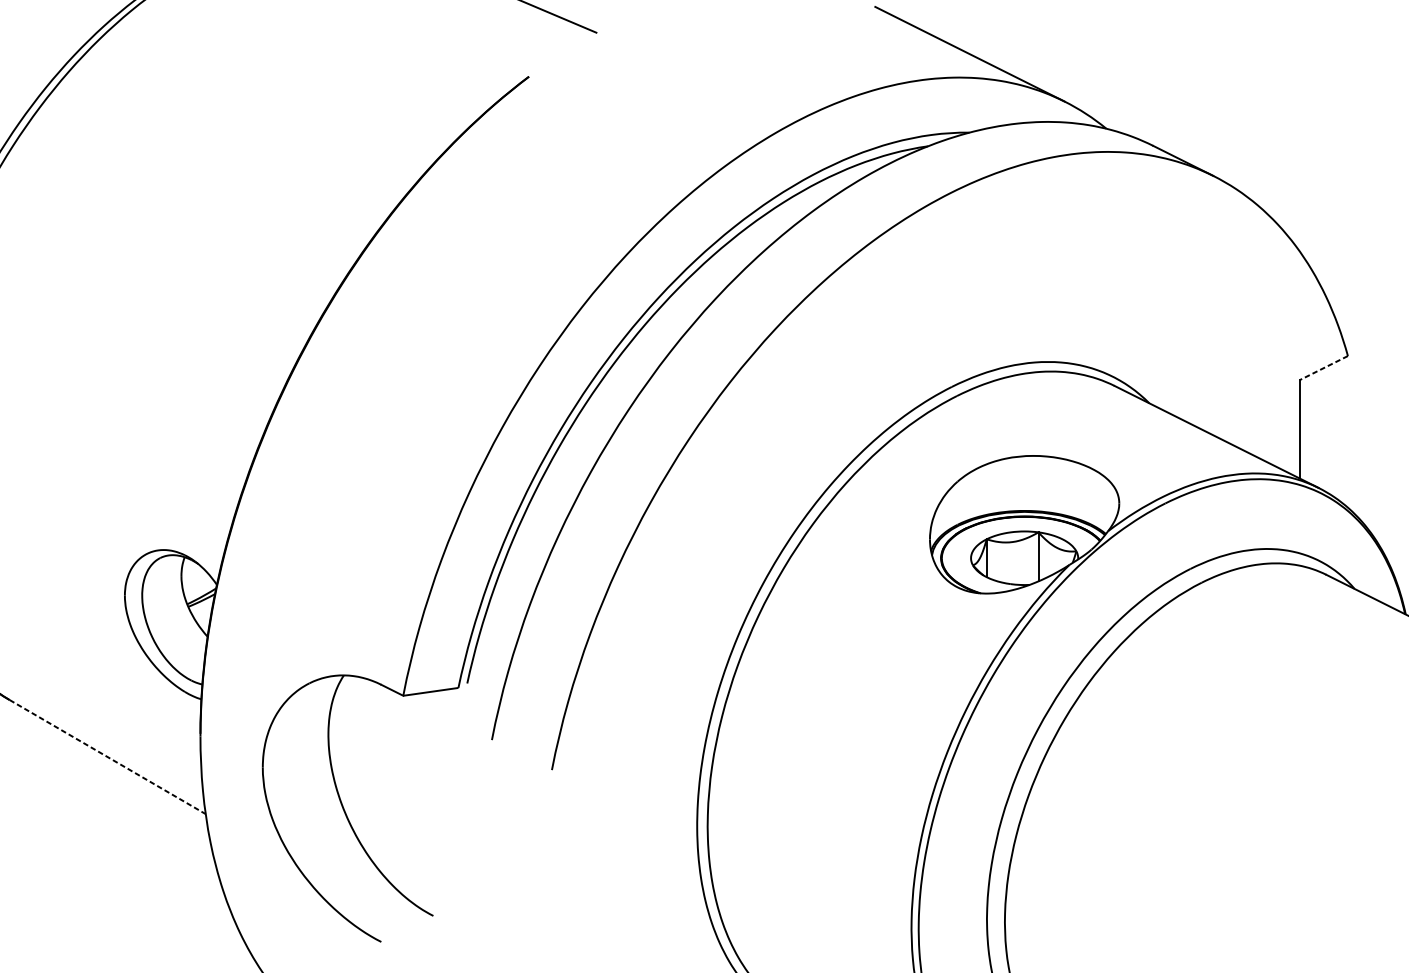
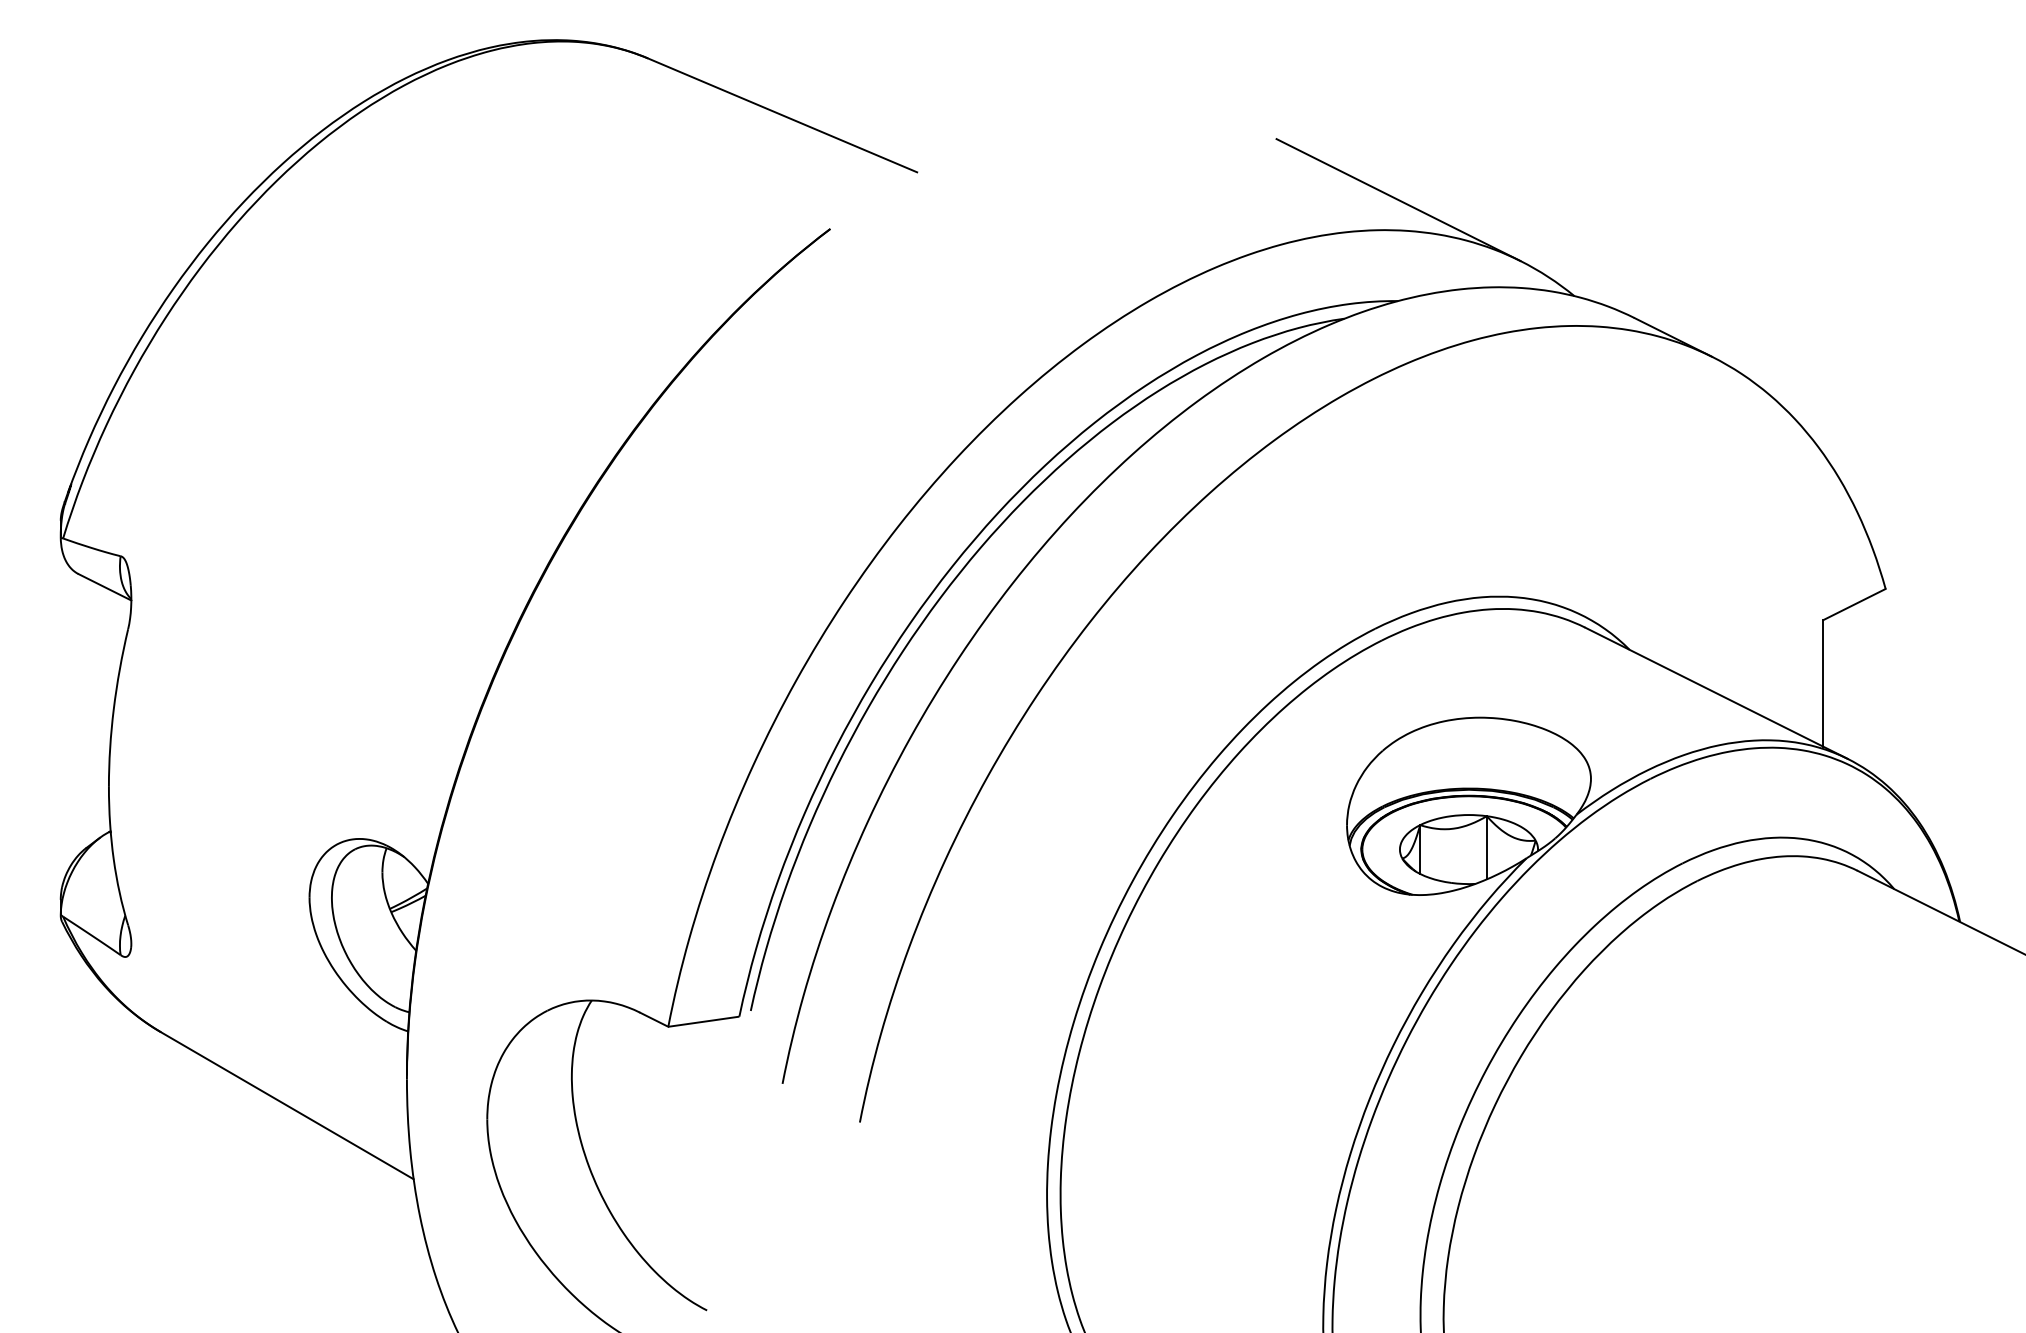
line: (1323, 368) -> (1854, 604), dashed -> solid
line: (107, 757) -> (287, 1106), dashed -> solid

